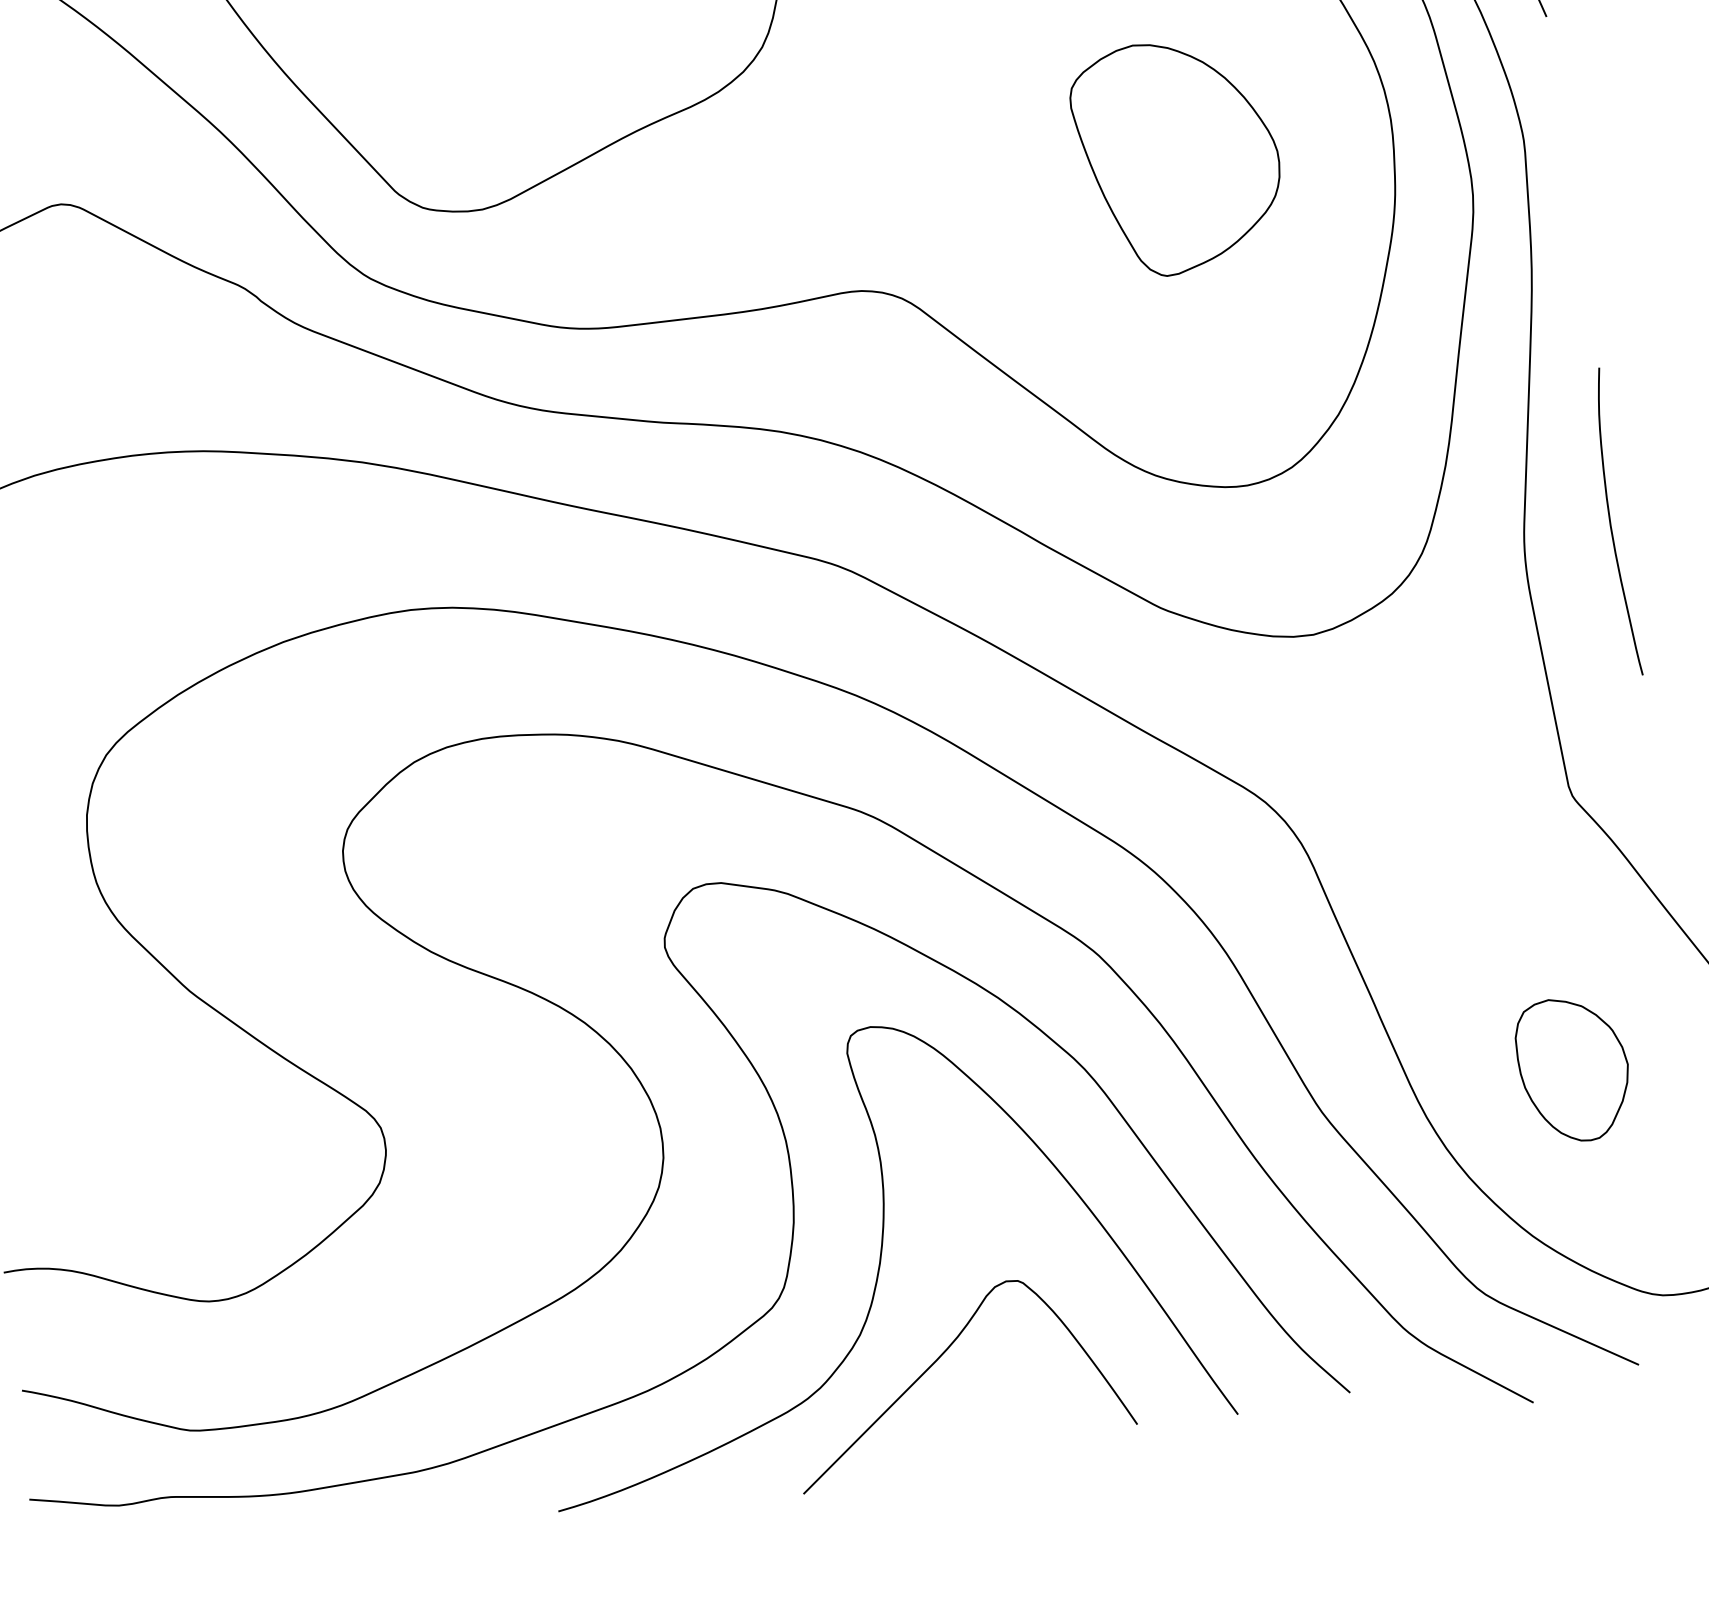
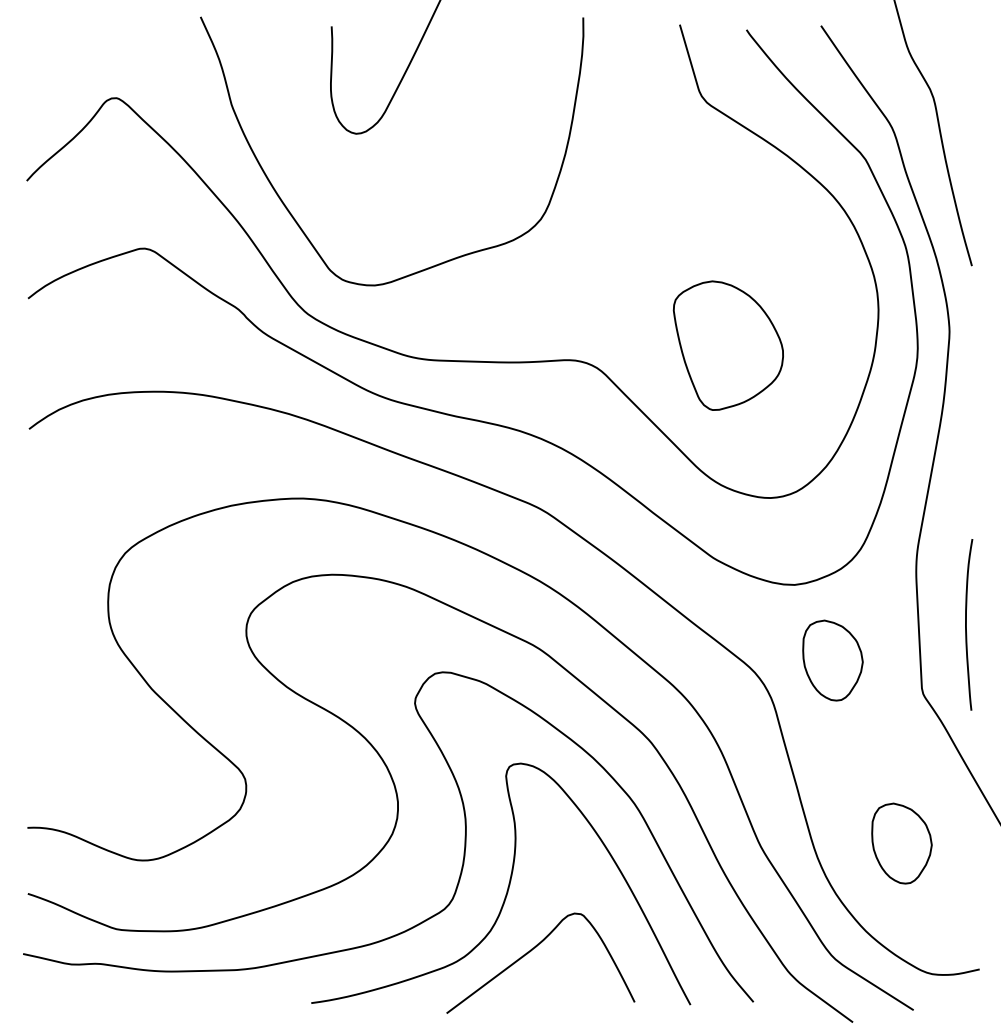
part: (1176, 156) -> (727, 345), moved
curve: (1611, 522) -> (966, 624), moved
part: (1401, 760) -> (832, 660), added

